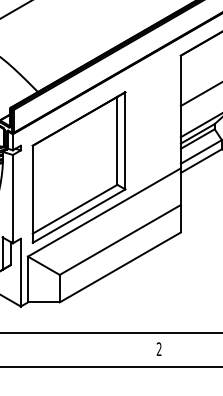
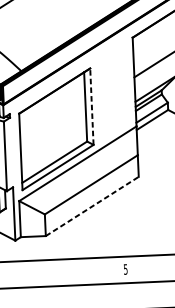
line: (125, 140) -> (92, 106), solid -> dashed
line: (120, 267) -> (92, 206), solid -> dashed
text: (158, 349) -> (125, 269), 2 -> 5

